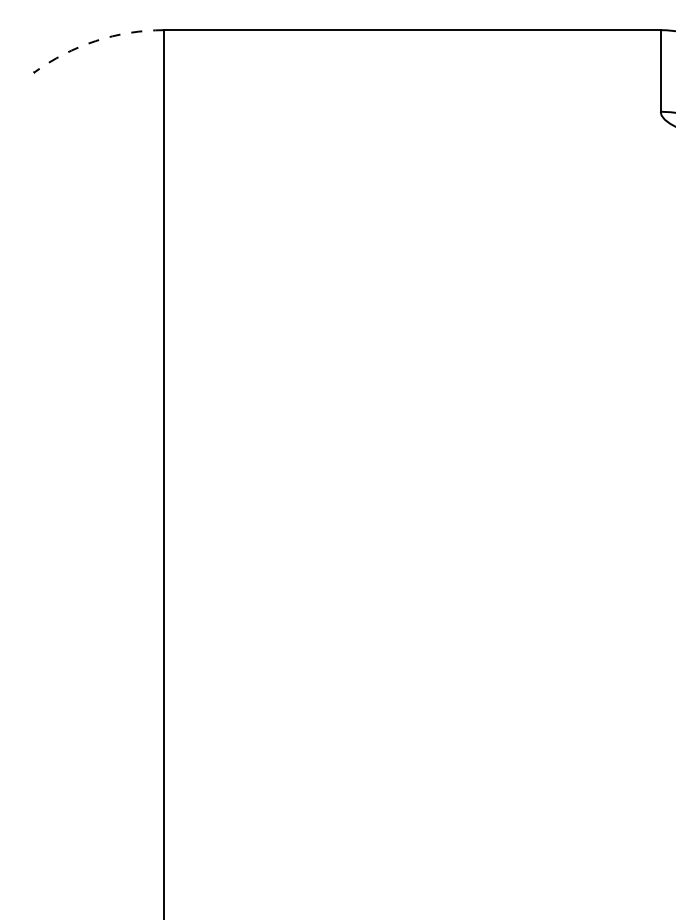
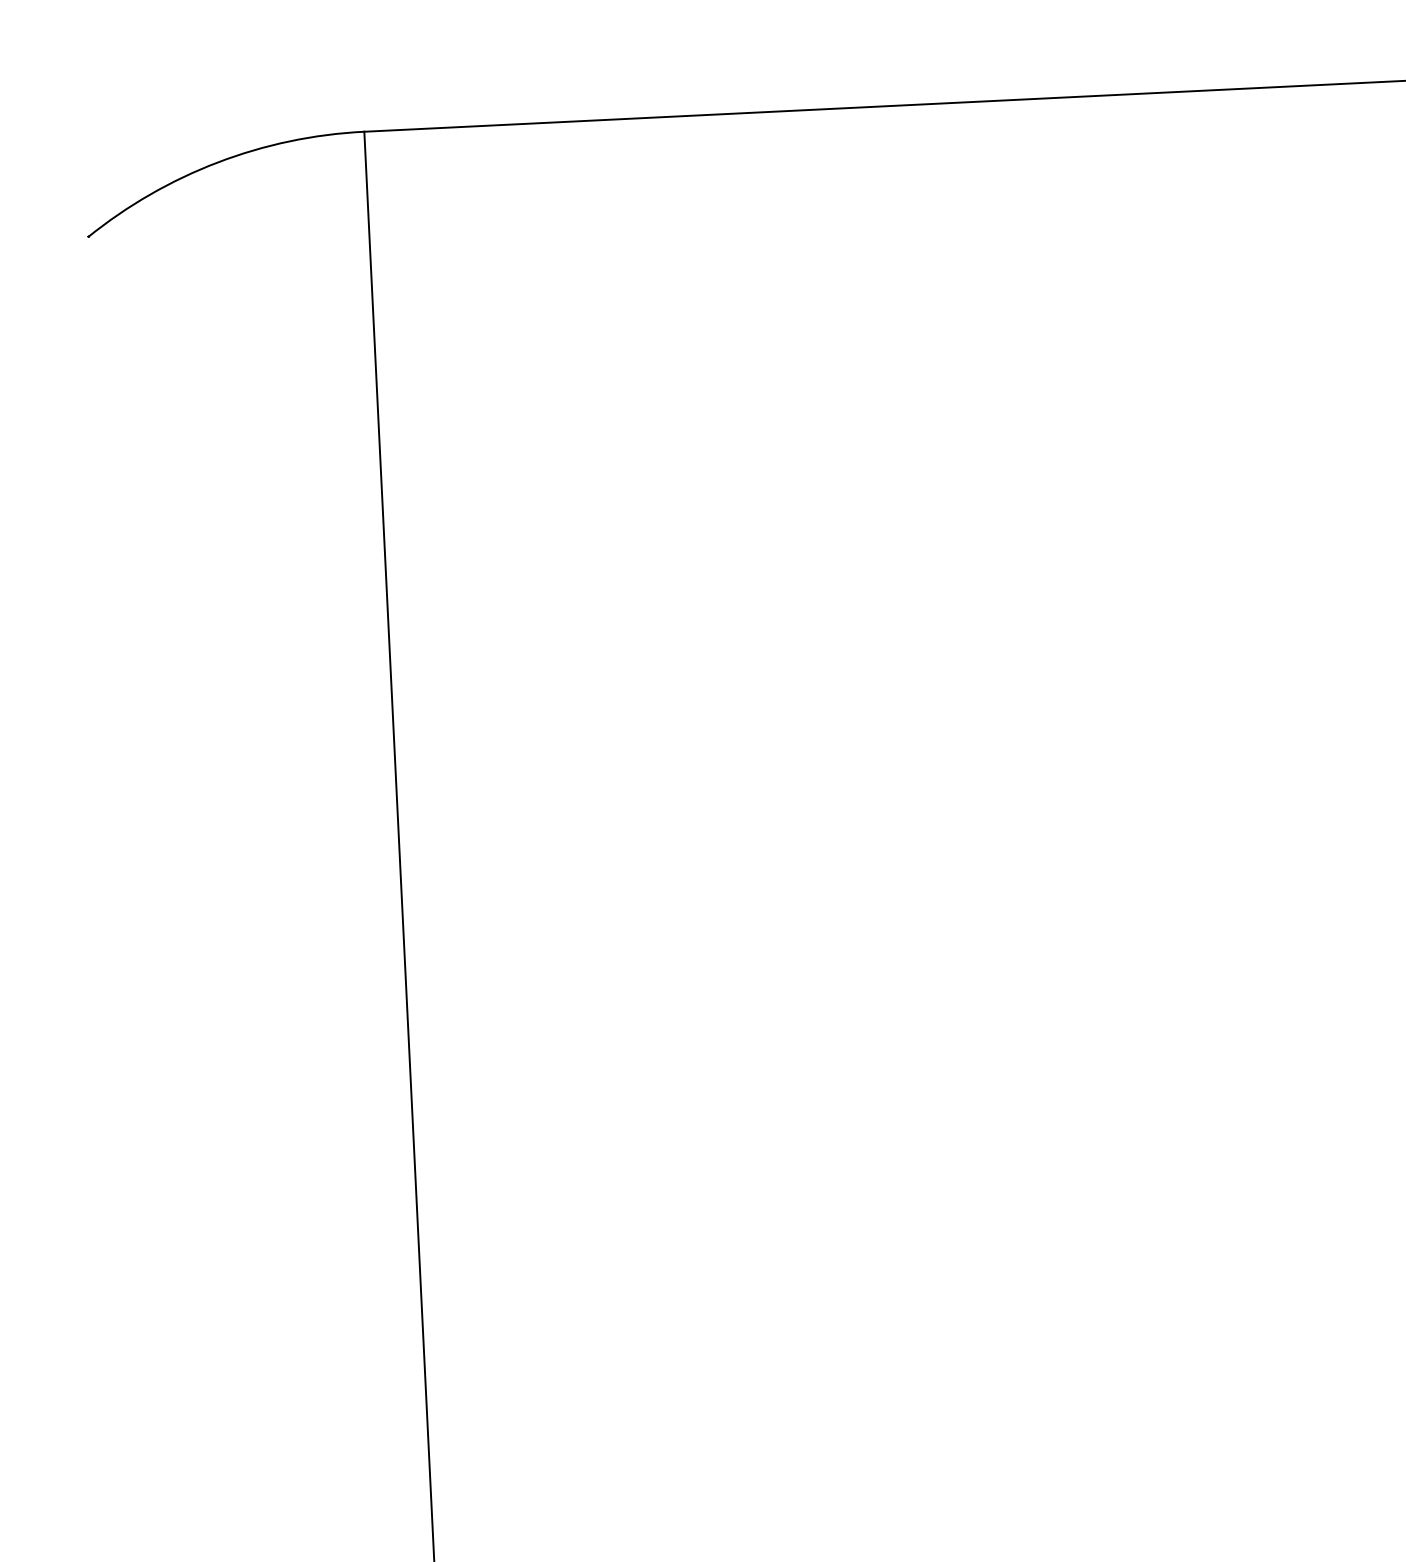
arc: (95, 41) -> (217, 163), dashed -> solid

